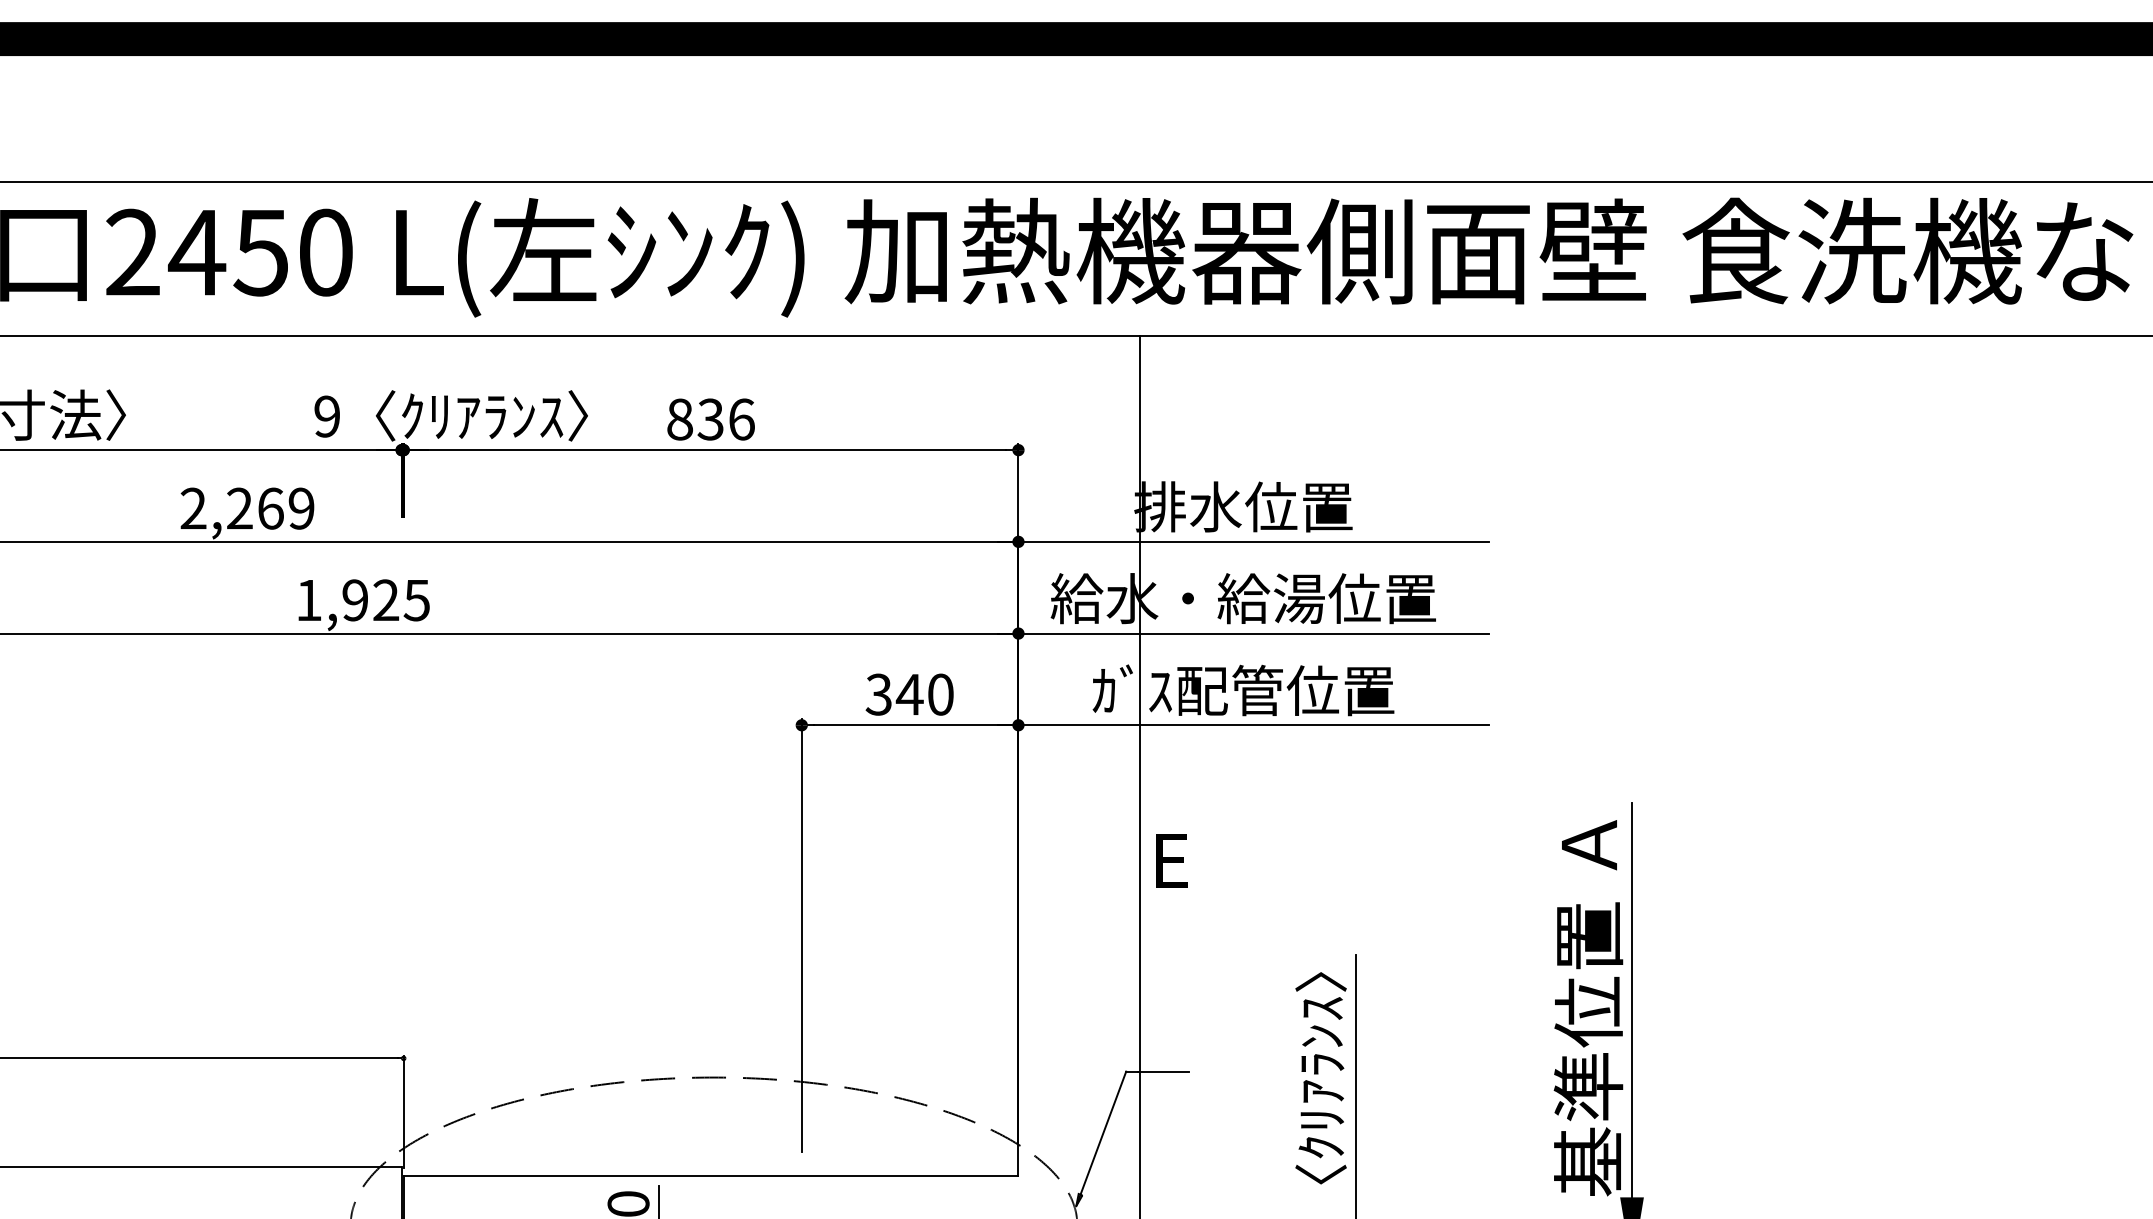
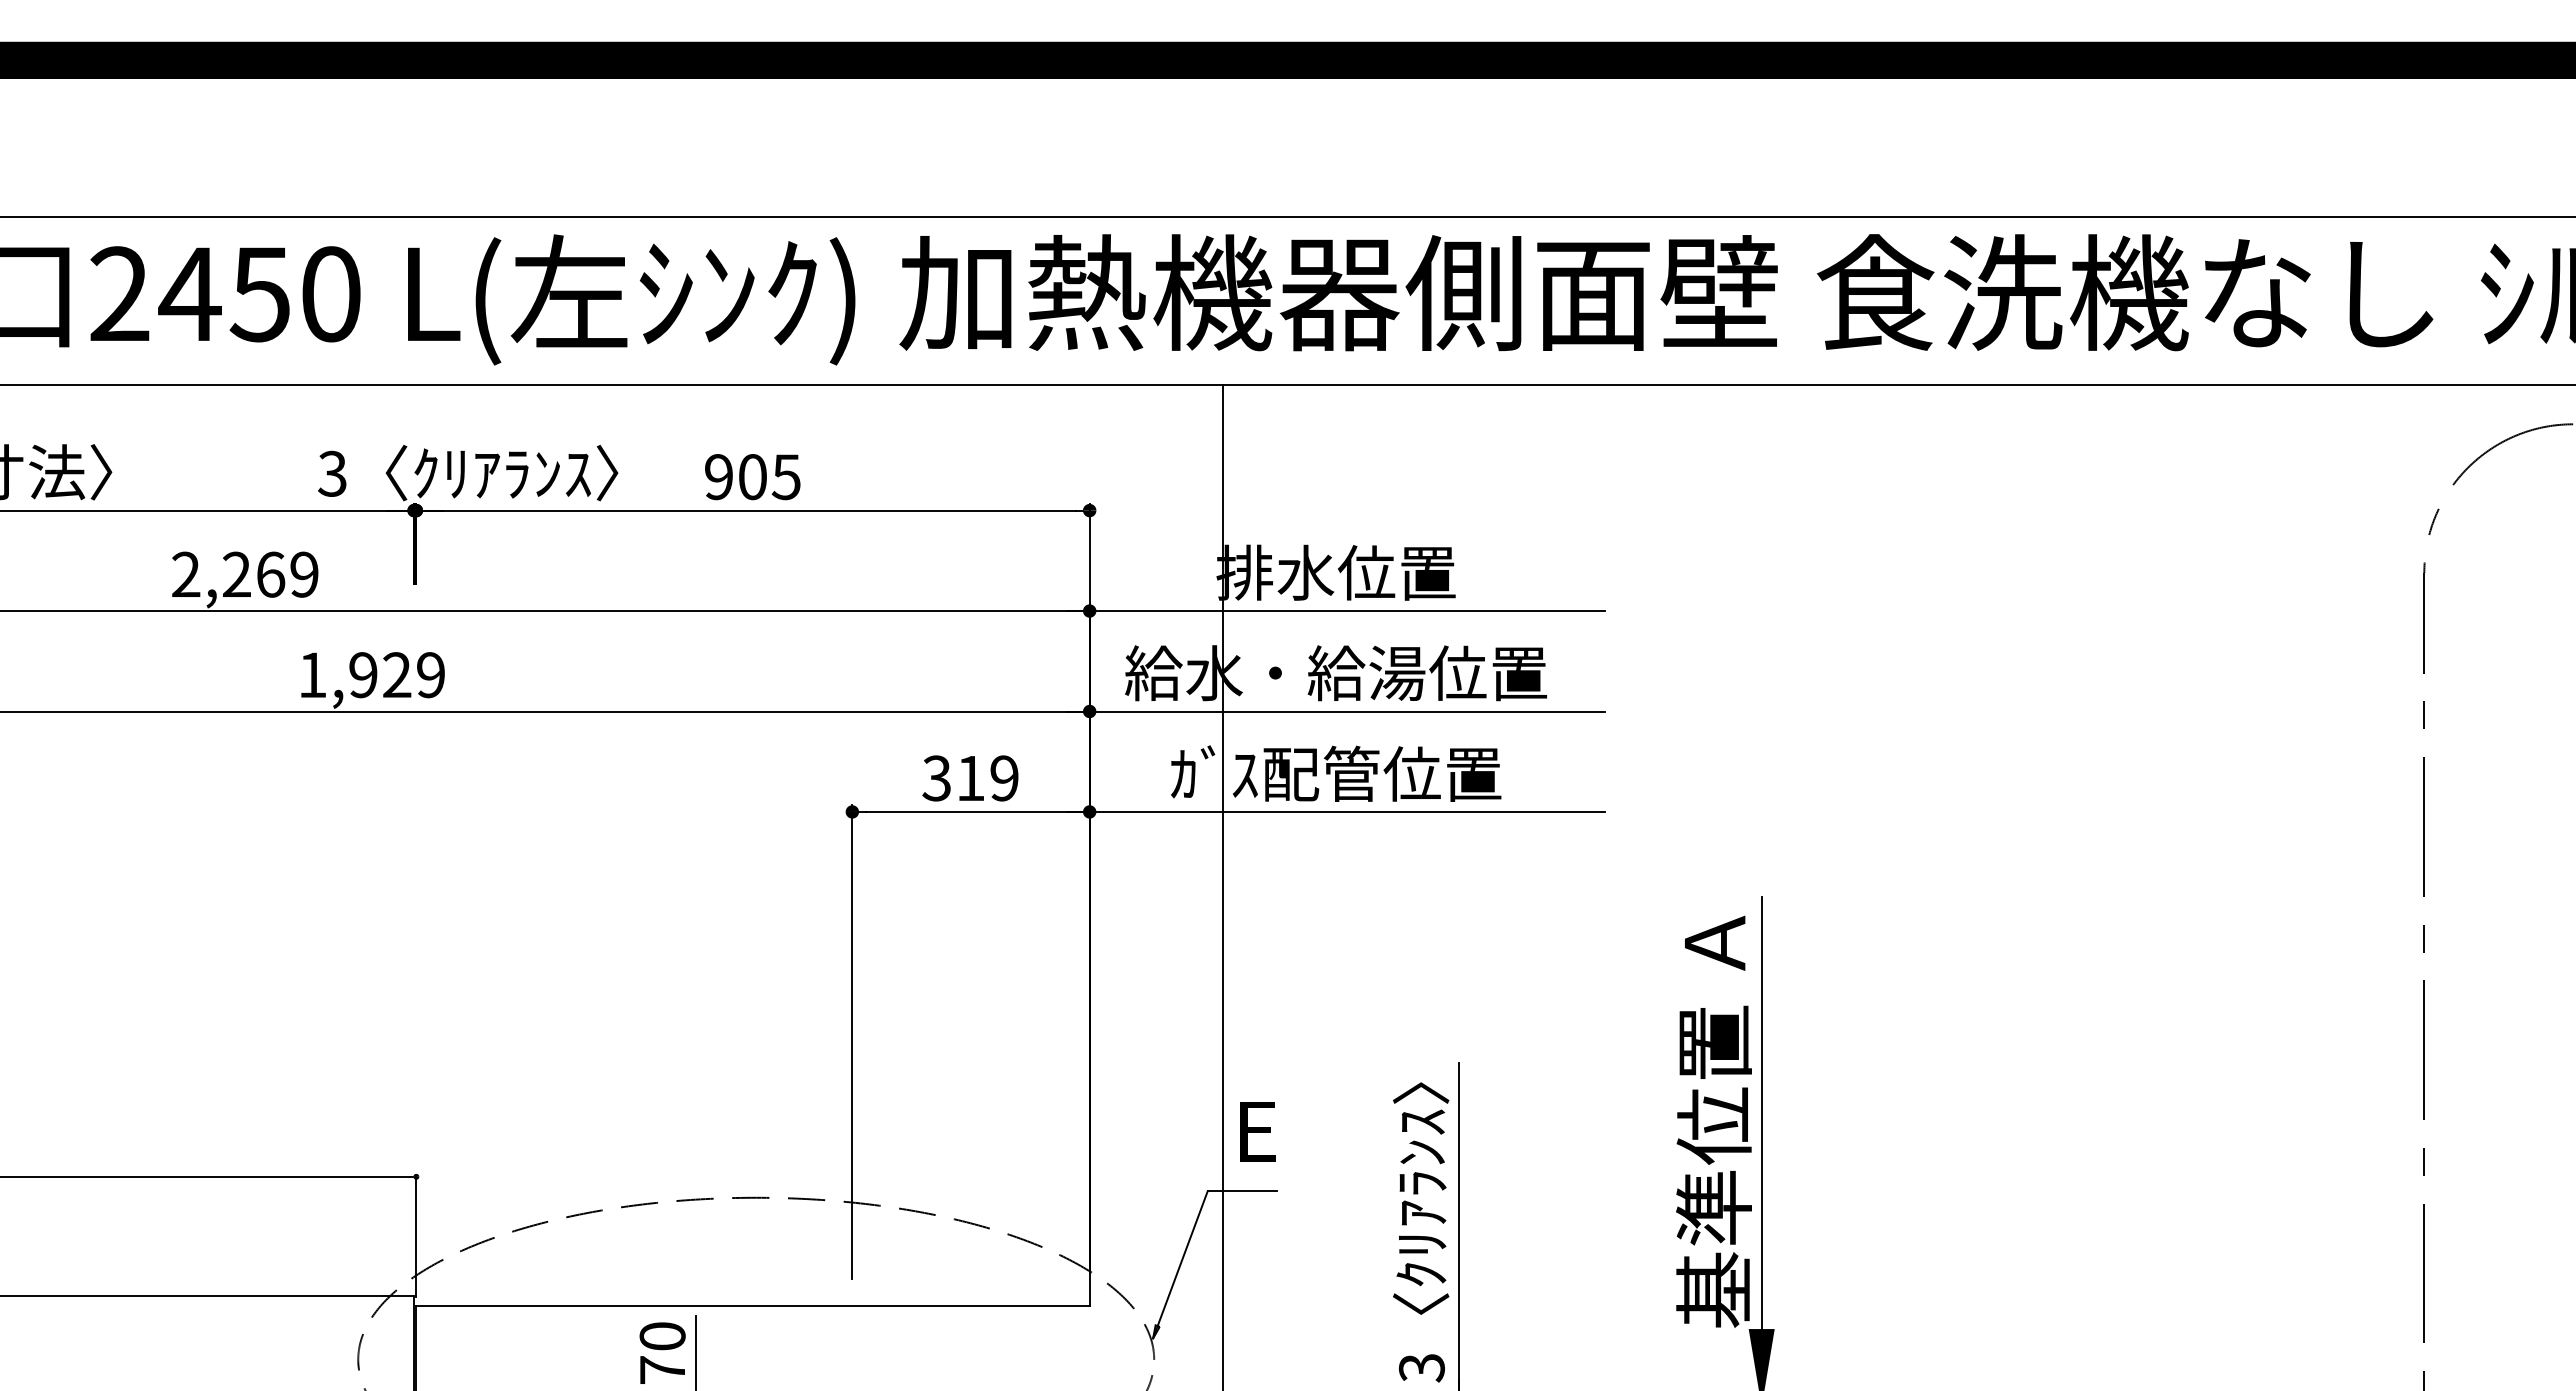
text: (327, 416) -> (332, 473), 9 -> 3
text: (711, 419) -> (753, 477), 836 -> 905
text: (416, 600) -> (430, 675), 1,925 -> 1,929
text: (924, 694) -> (986, 778), 340 -> 319
text: (1171, 860) -> (1257, 1131), moved

